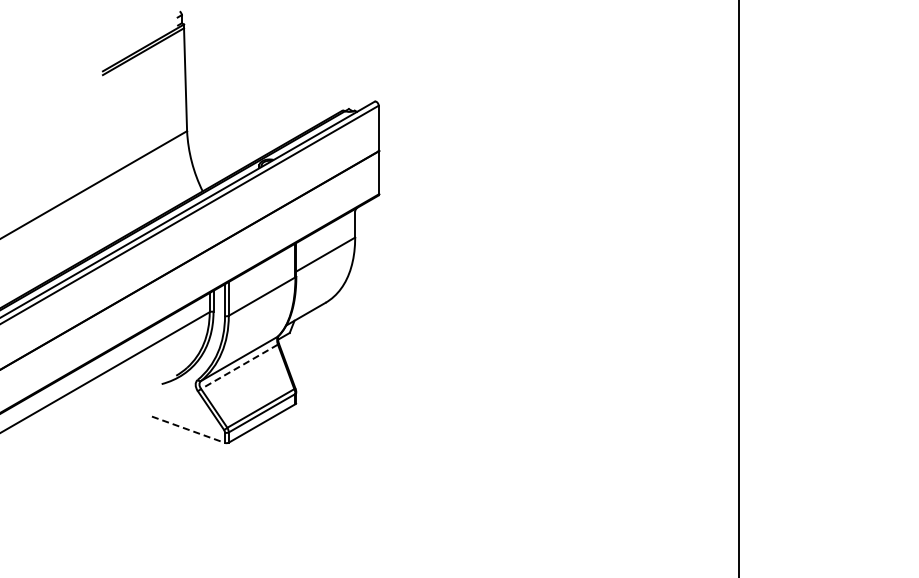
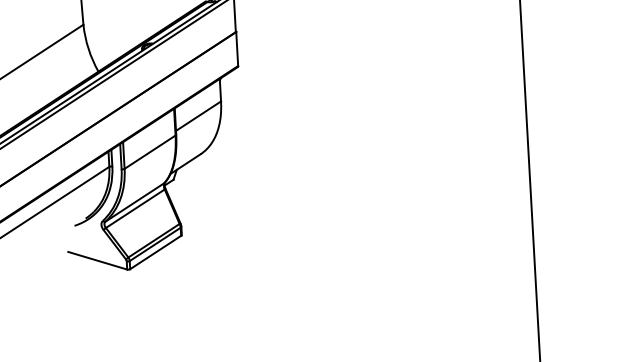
line: (239, 367) -> (135, 209), dashed -> solid
line: (188, 429) -> (97, 260), dashed -> solid

